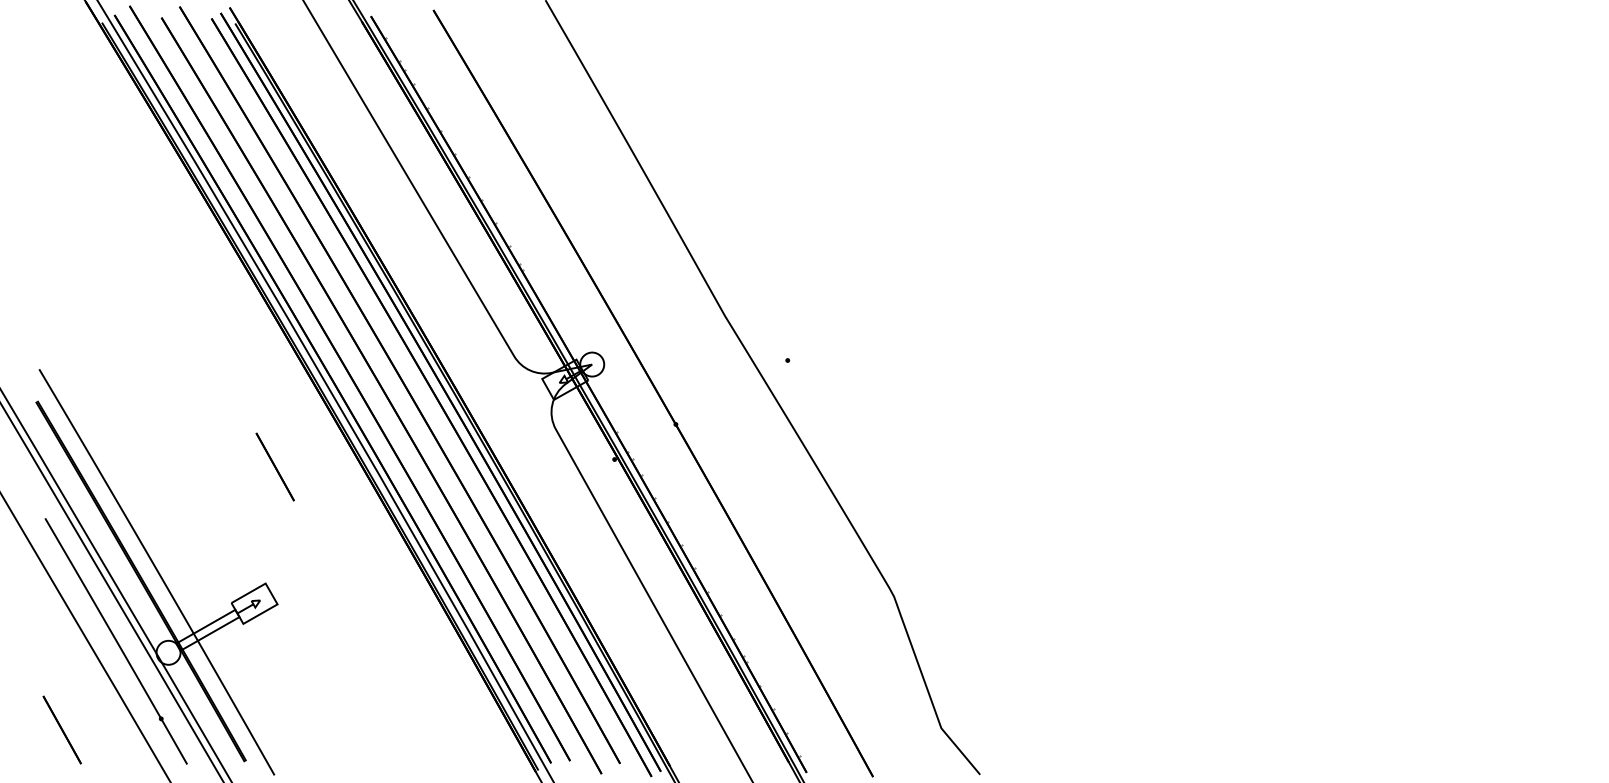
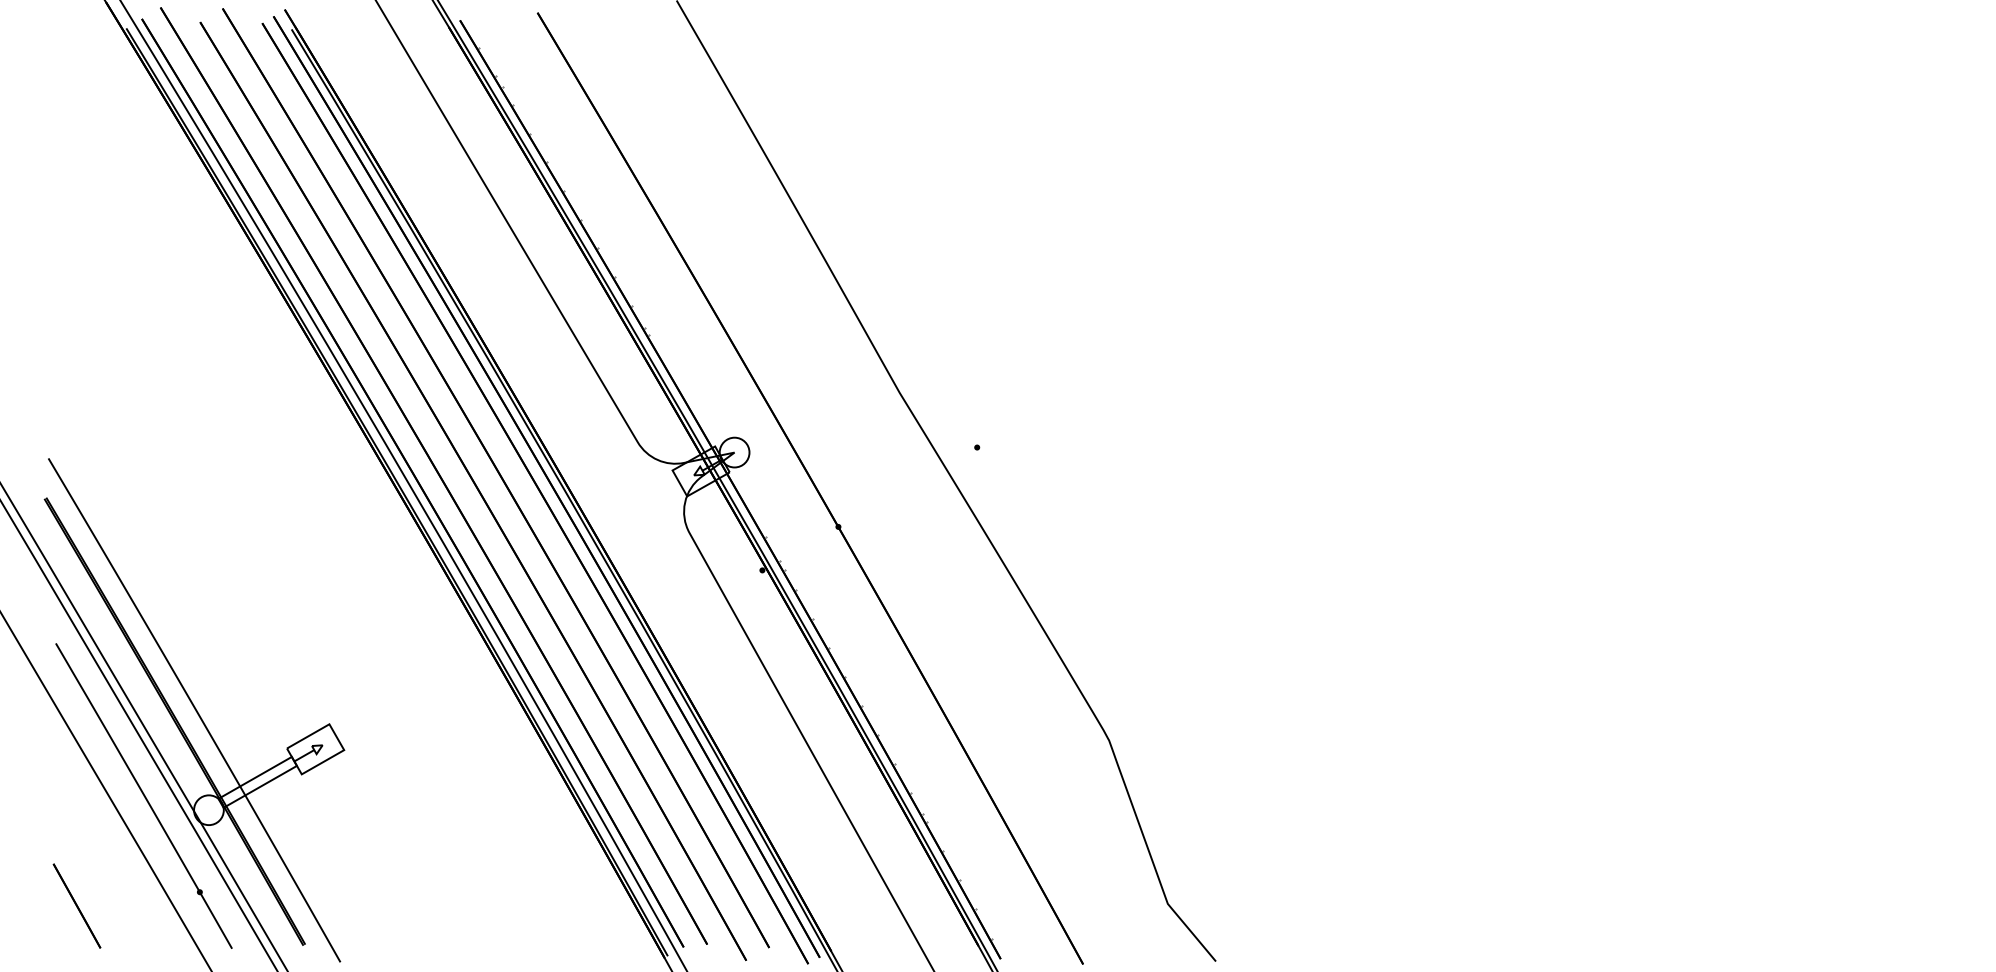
line: (274, 466) -> (340, 579), removed

